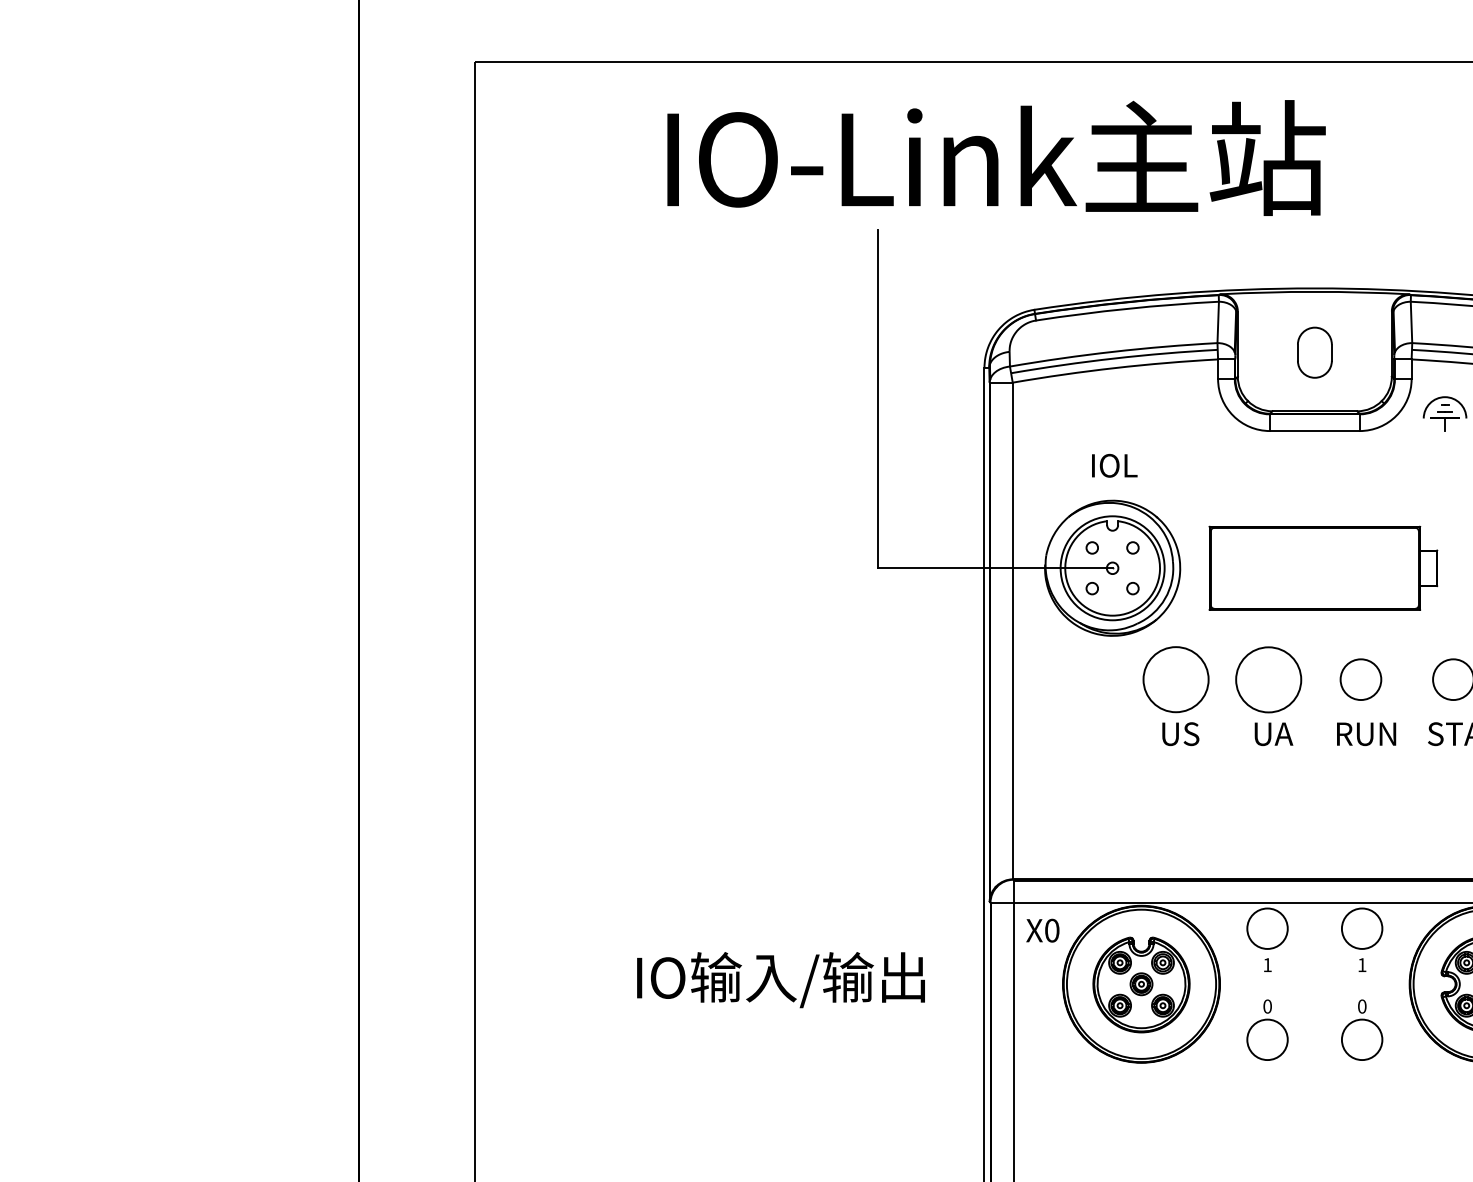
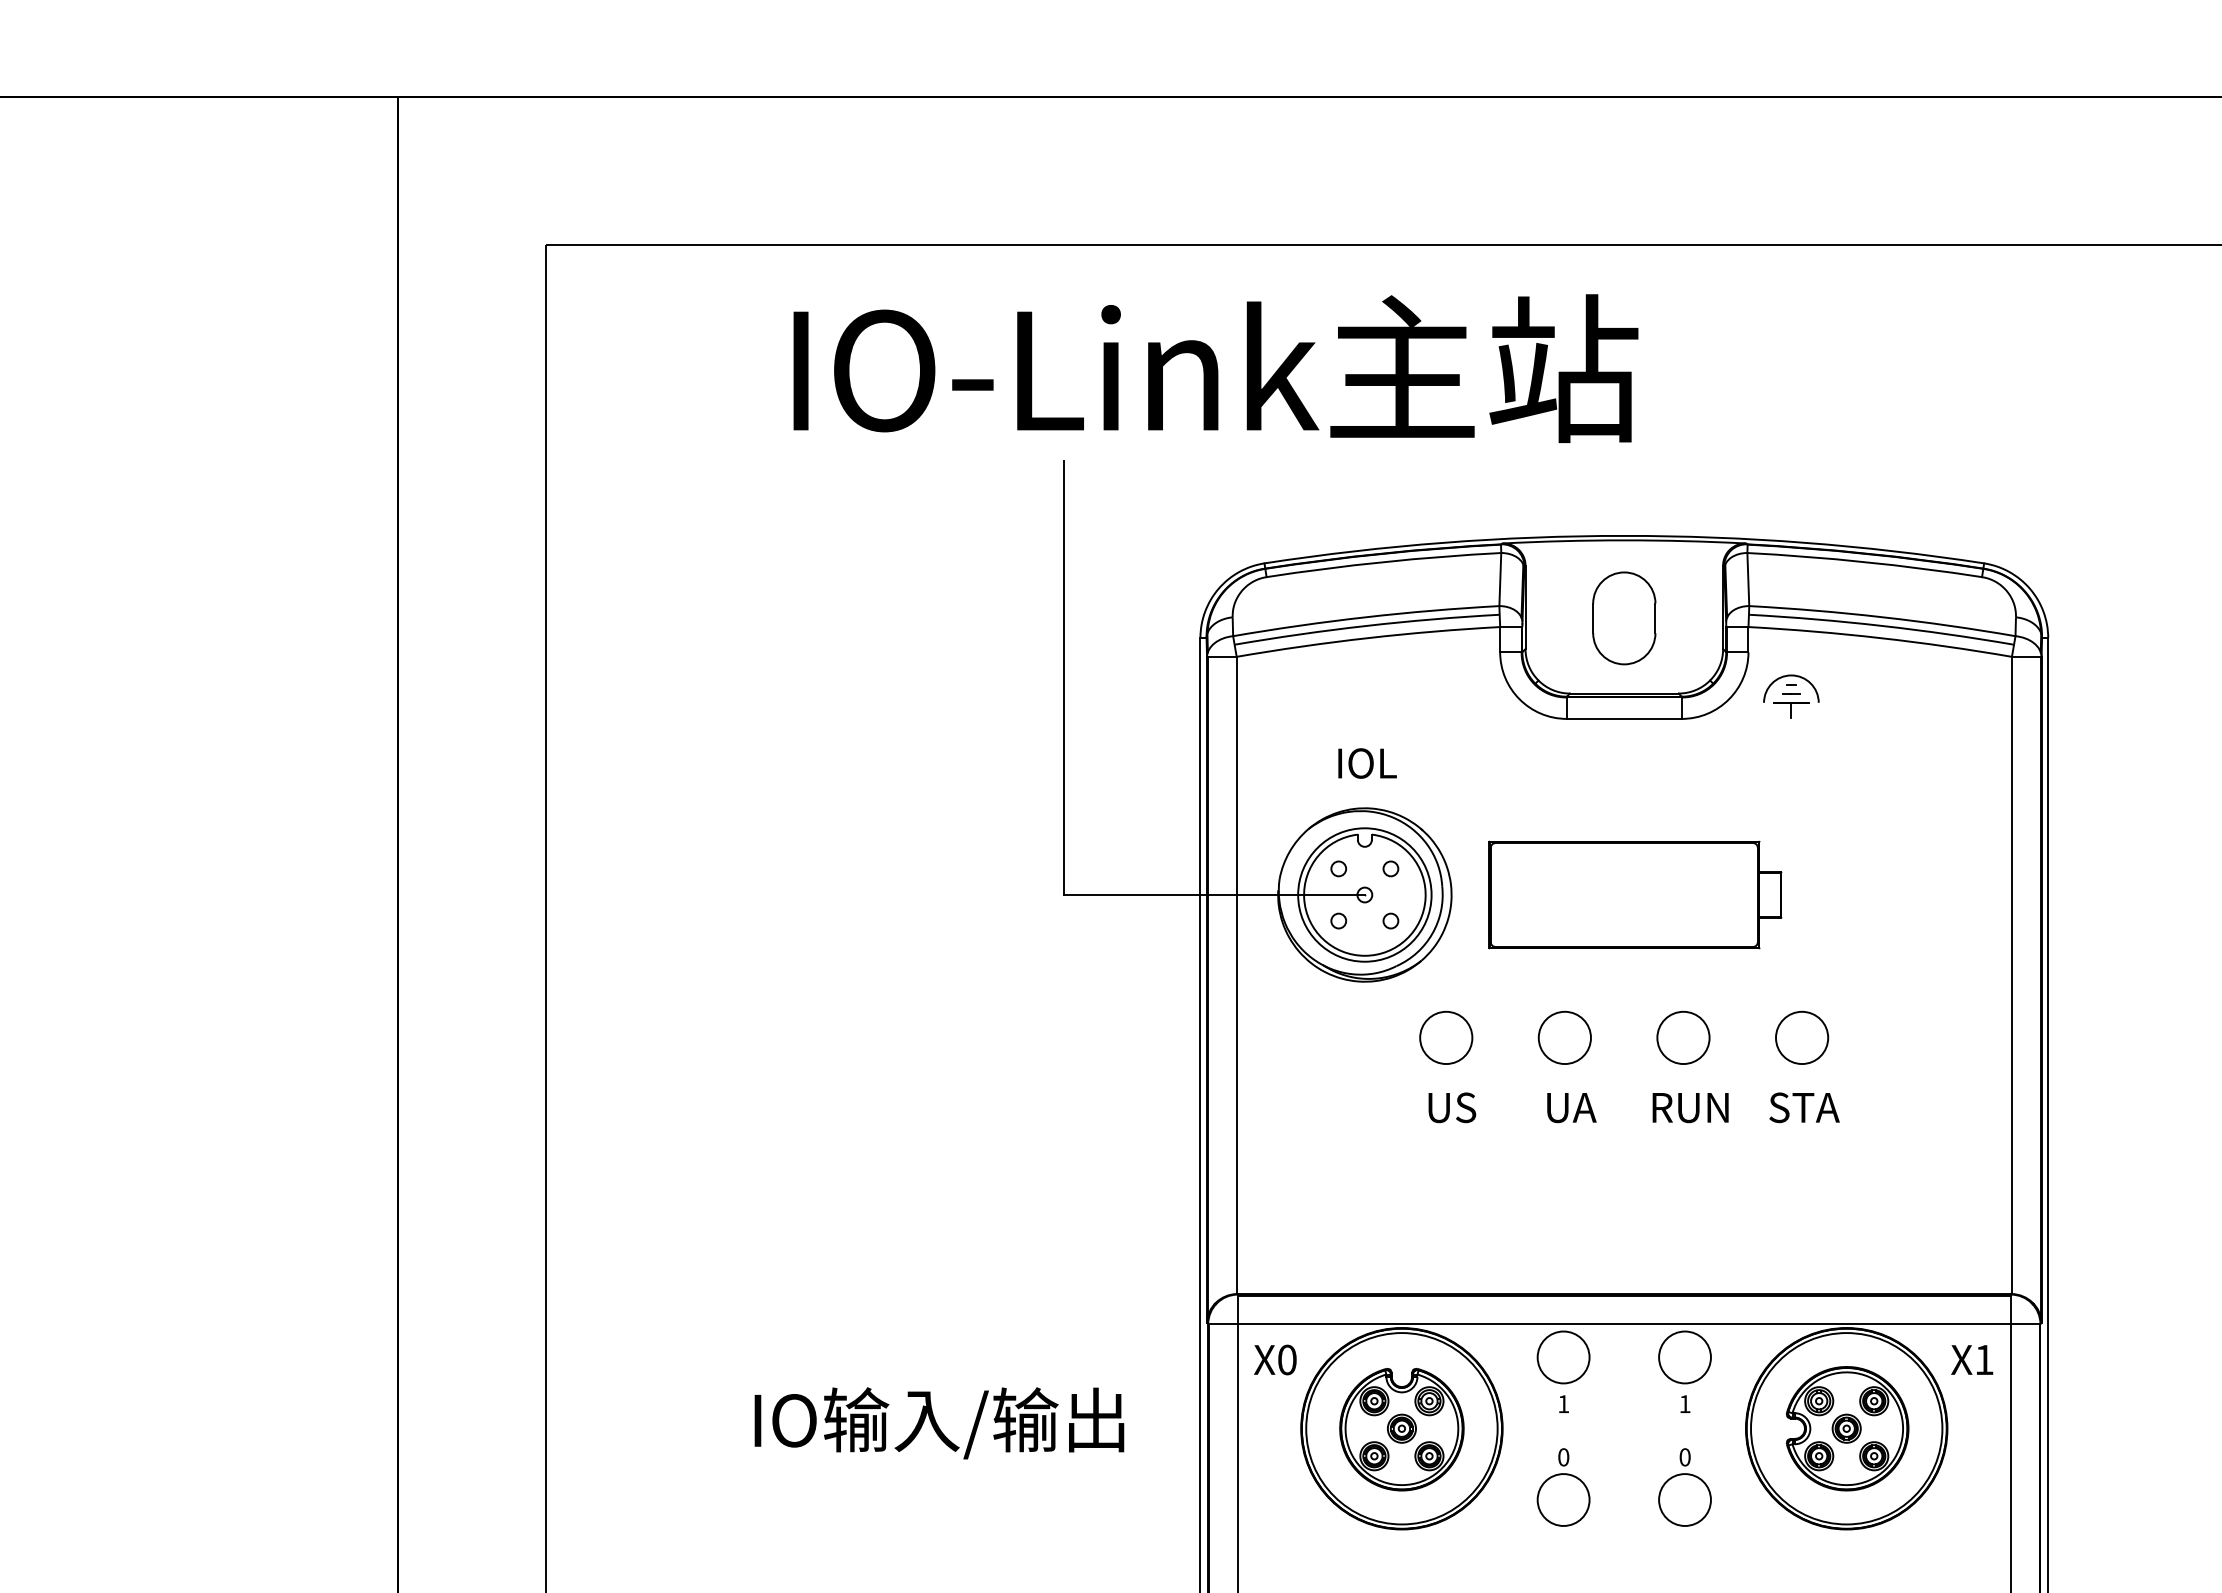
part: (1314, 352) -> (1624, 618), size x1.43
circle: (1176, 679) -> (1446, 1037), size x0.62
circle: (1268, 679) -> (1564, 1037), size x0.62

